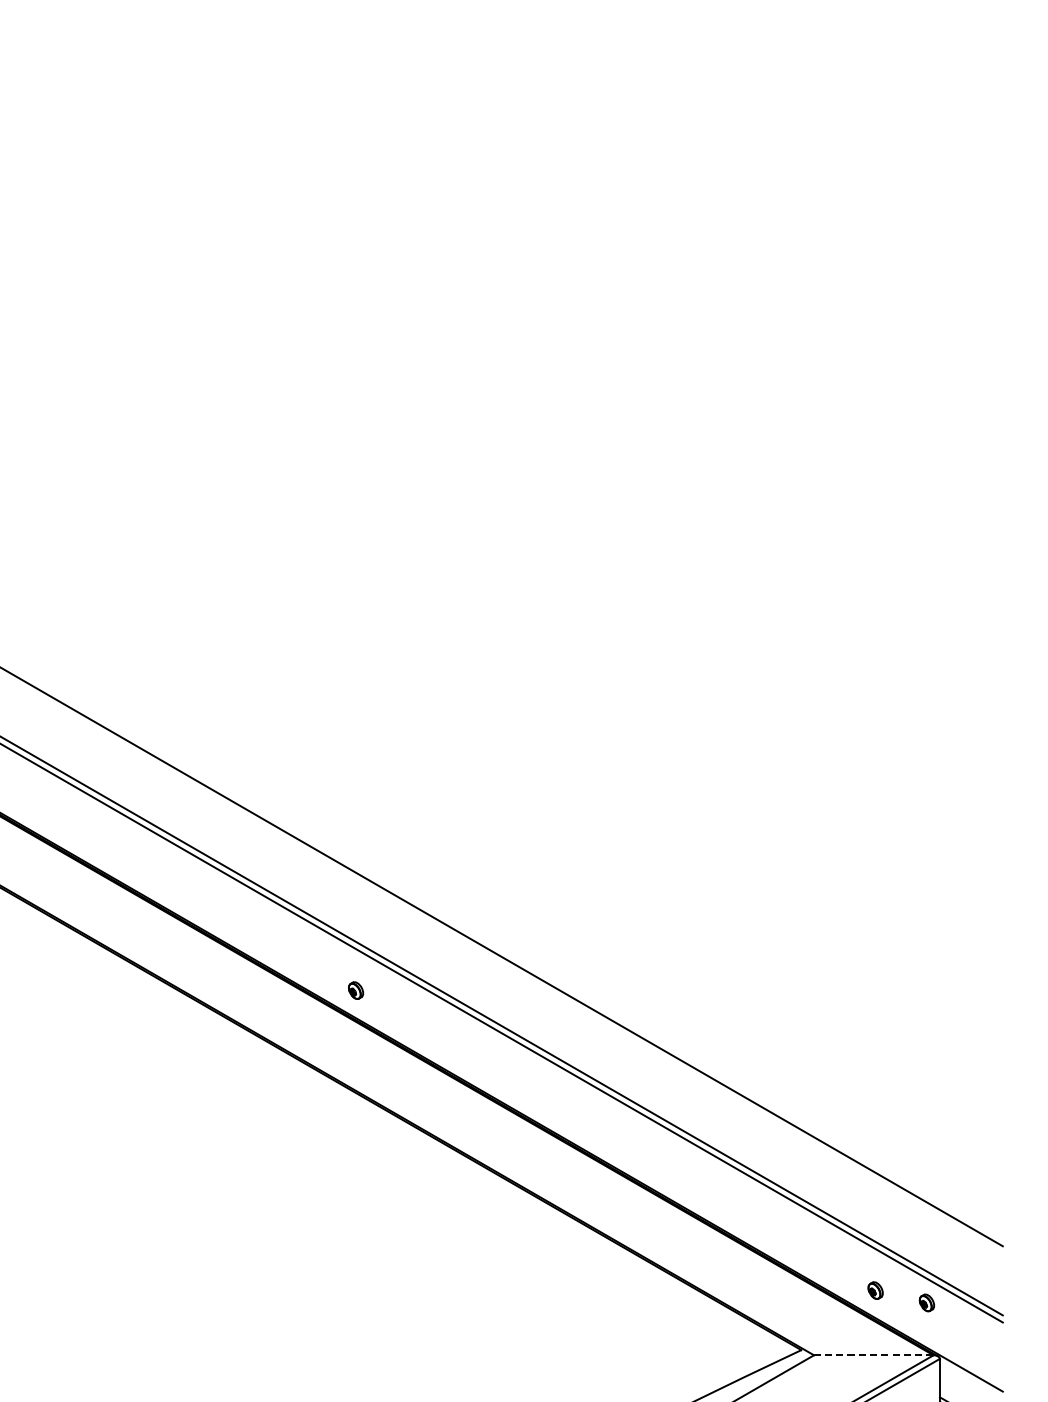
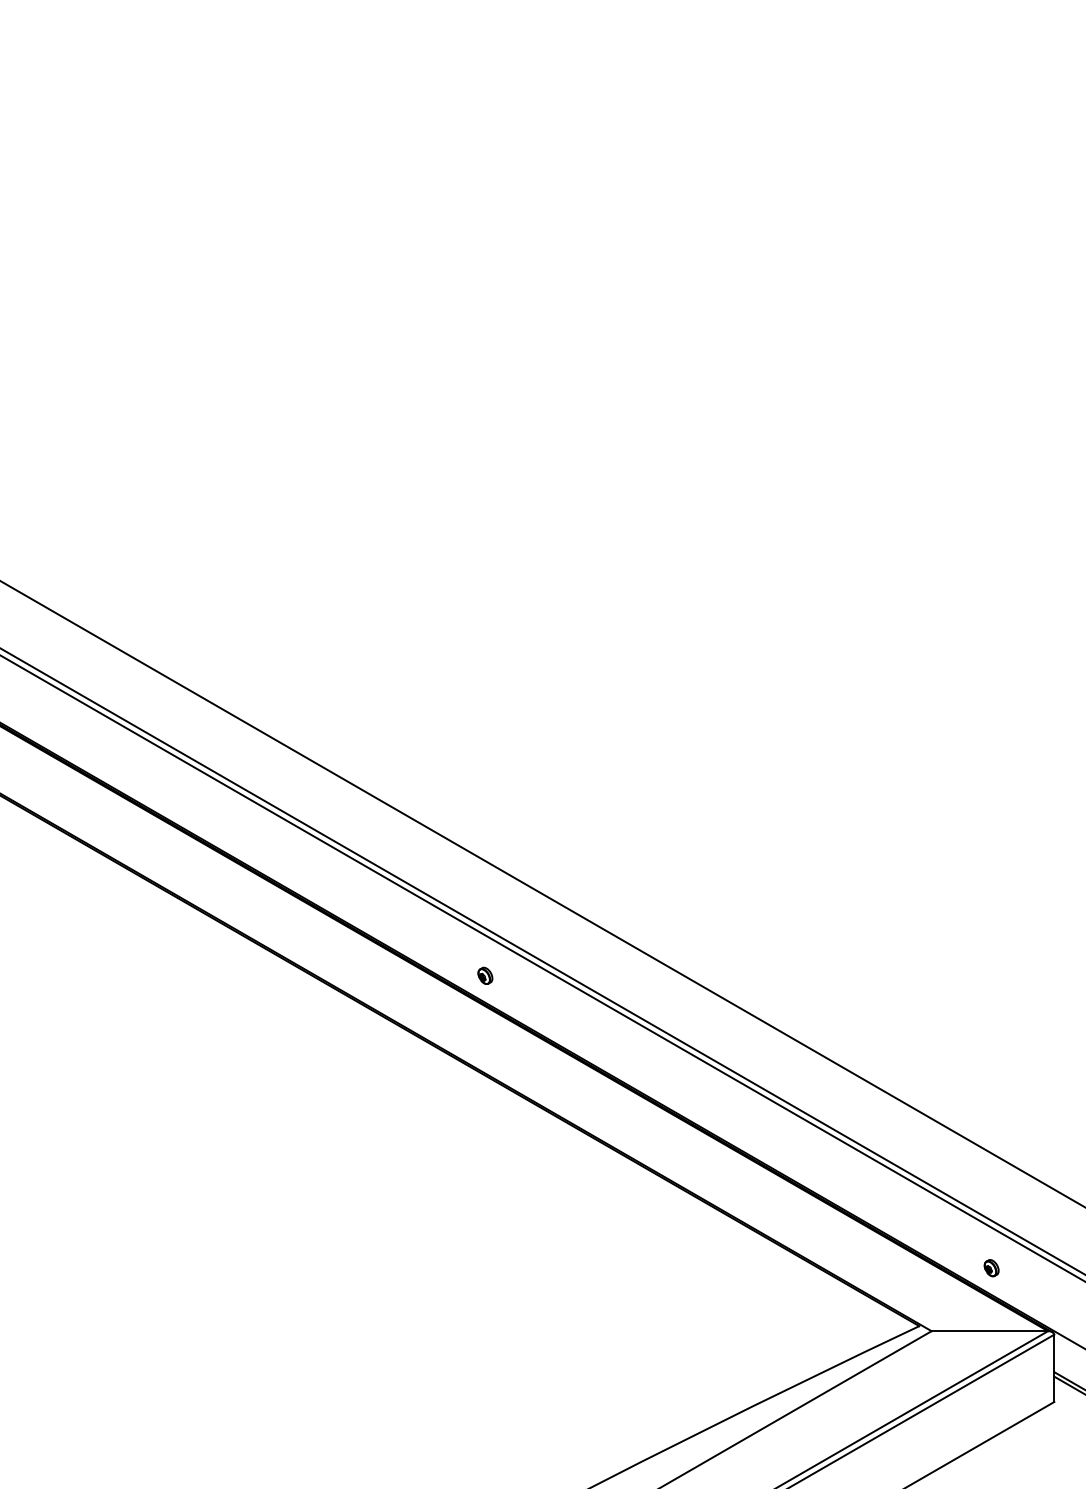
part: (926, 1303) -> (1041, 1280), removed
line: (873, 1355) -> (989, 1331), dashed -> solid

